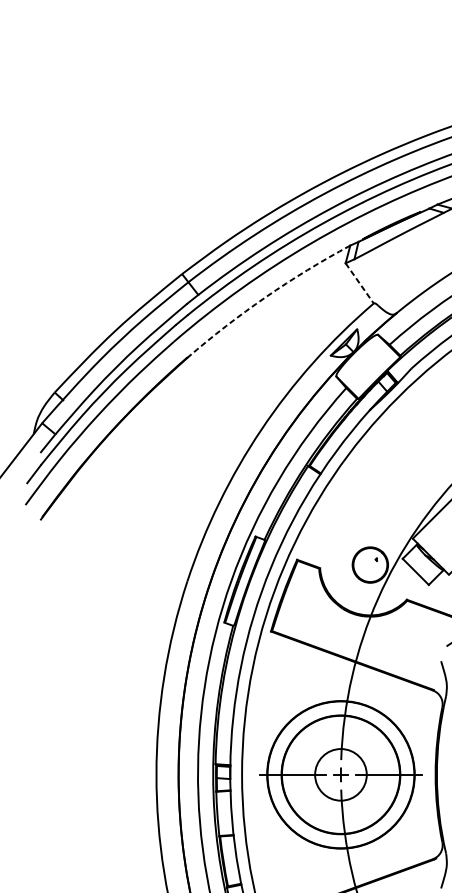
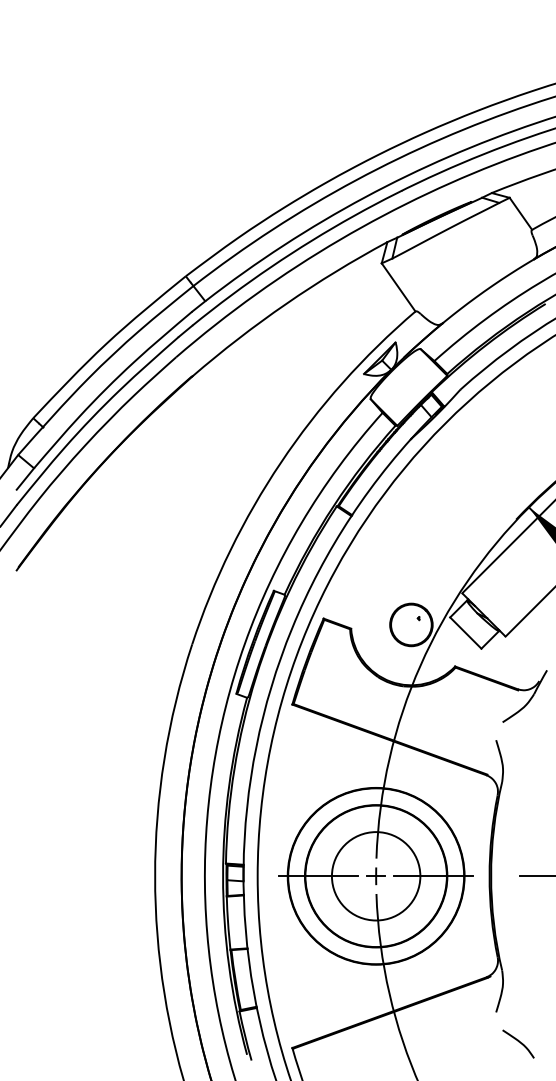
line: (359, 283) -> (398, 287), dashed -> solid
arc: (266, 296) -> (286, 303), dashed -> solid
circle: (340, 775) -> (375, 876), size x1.43

